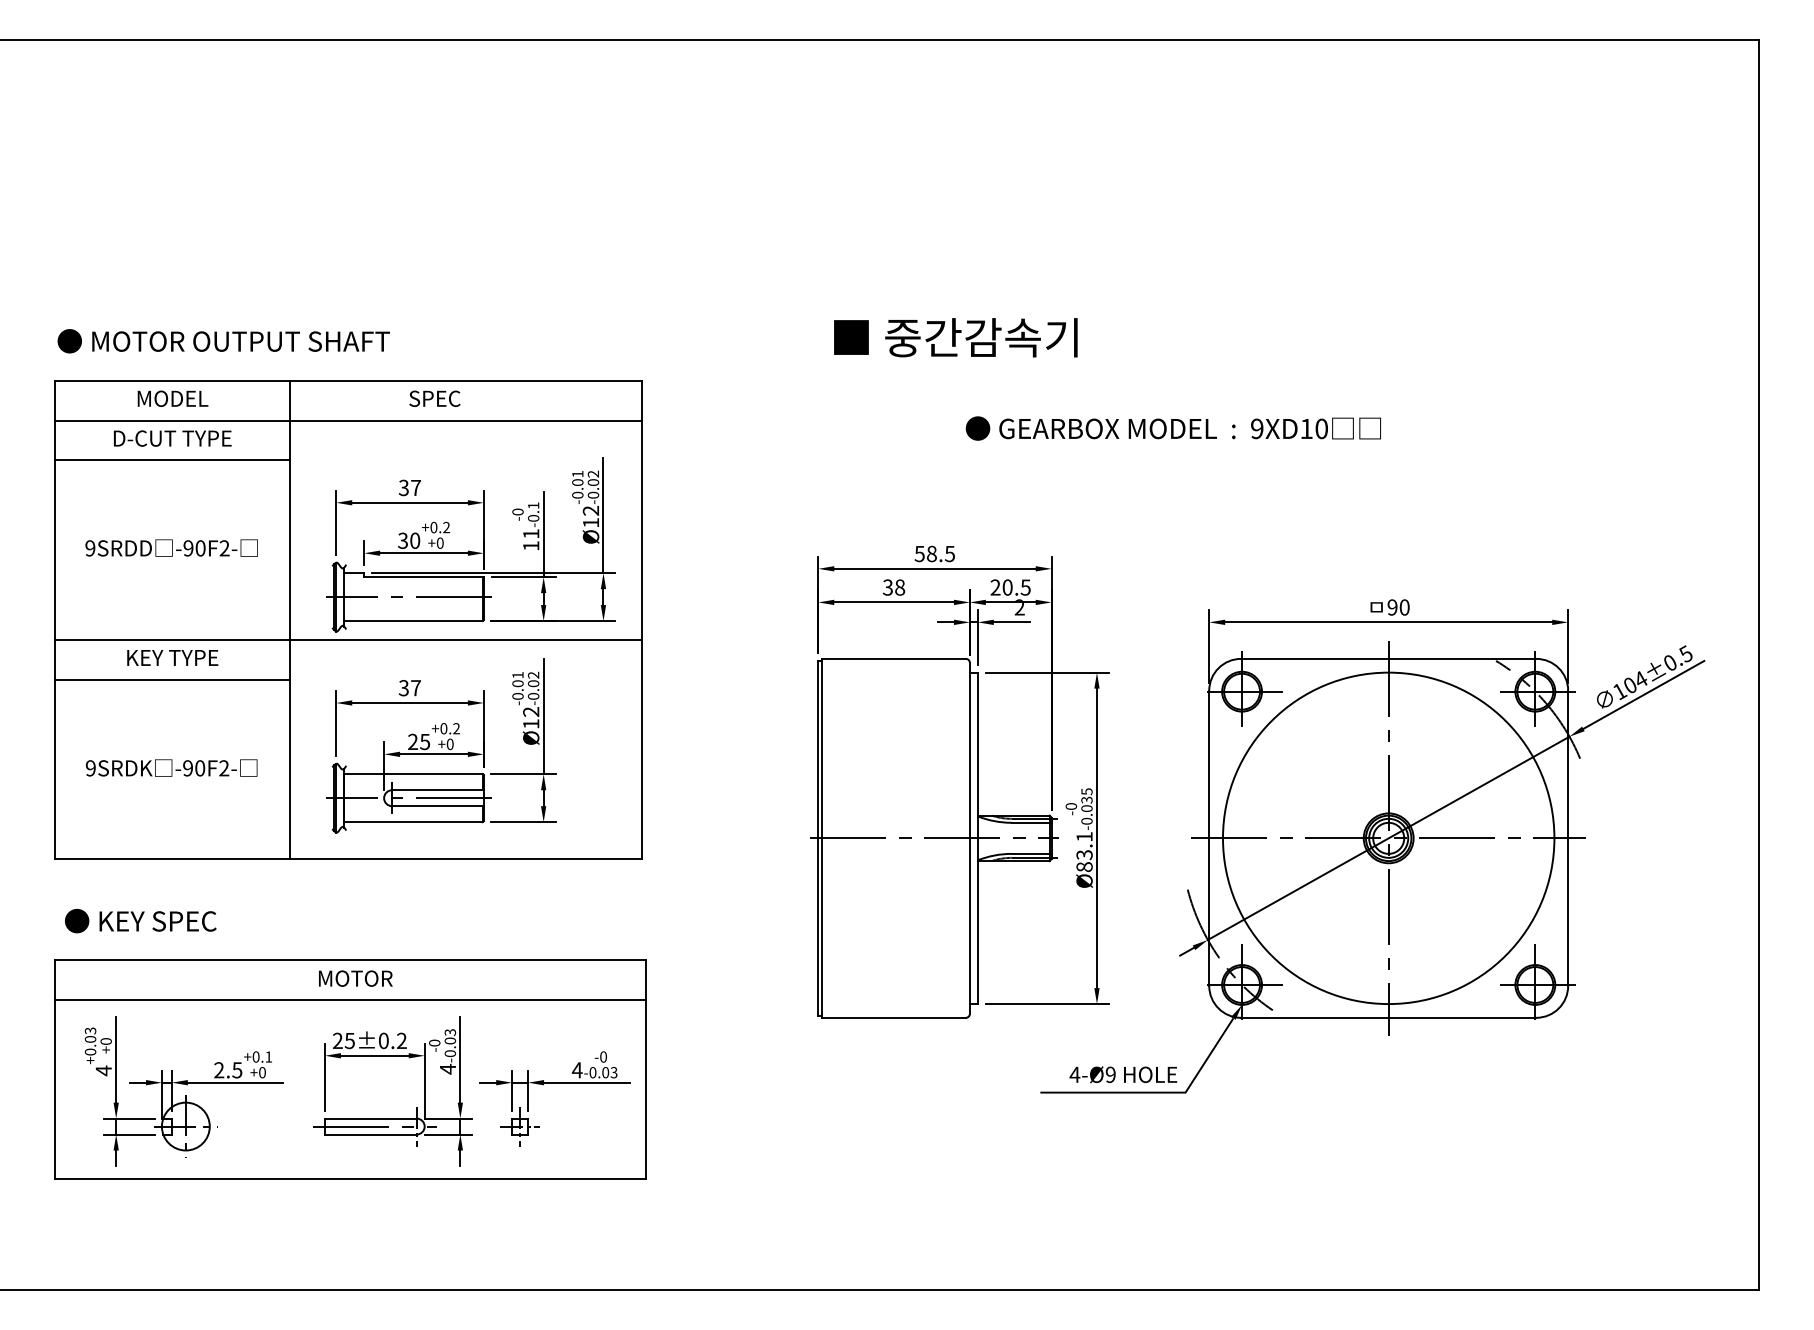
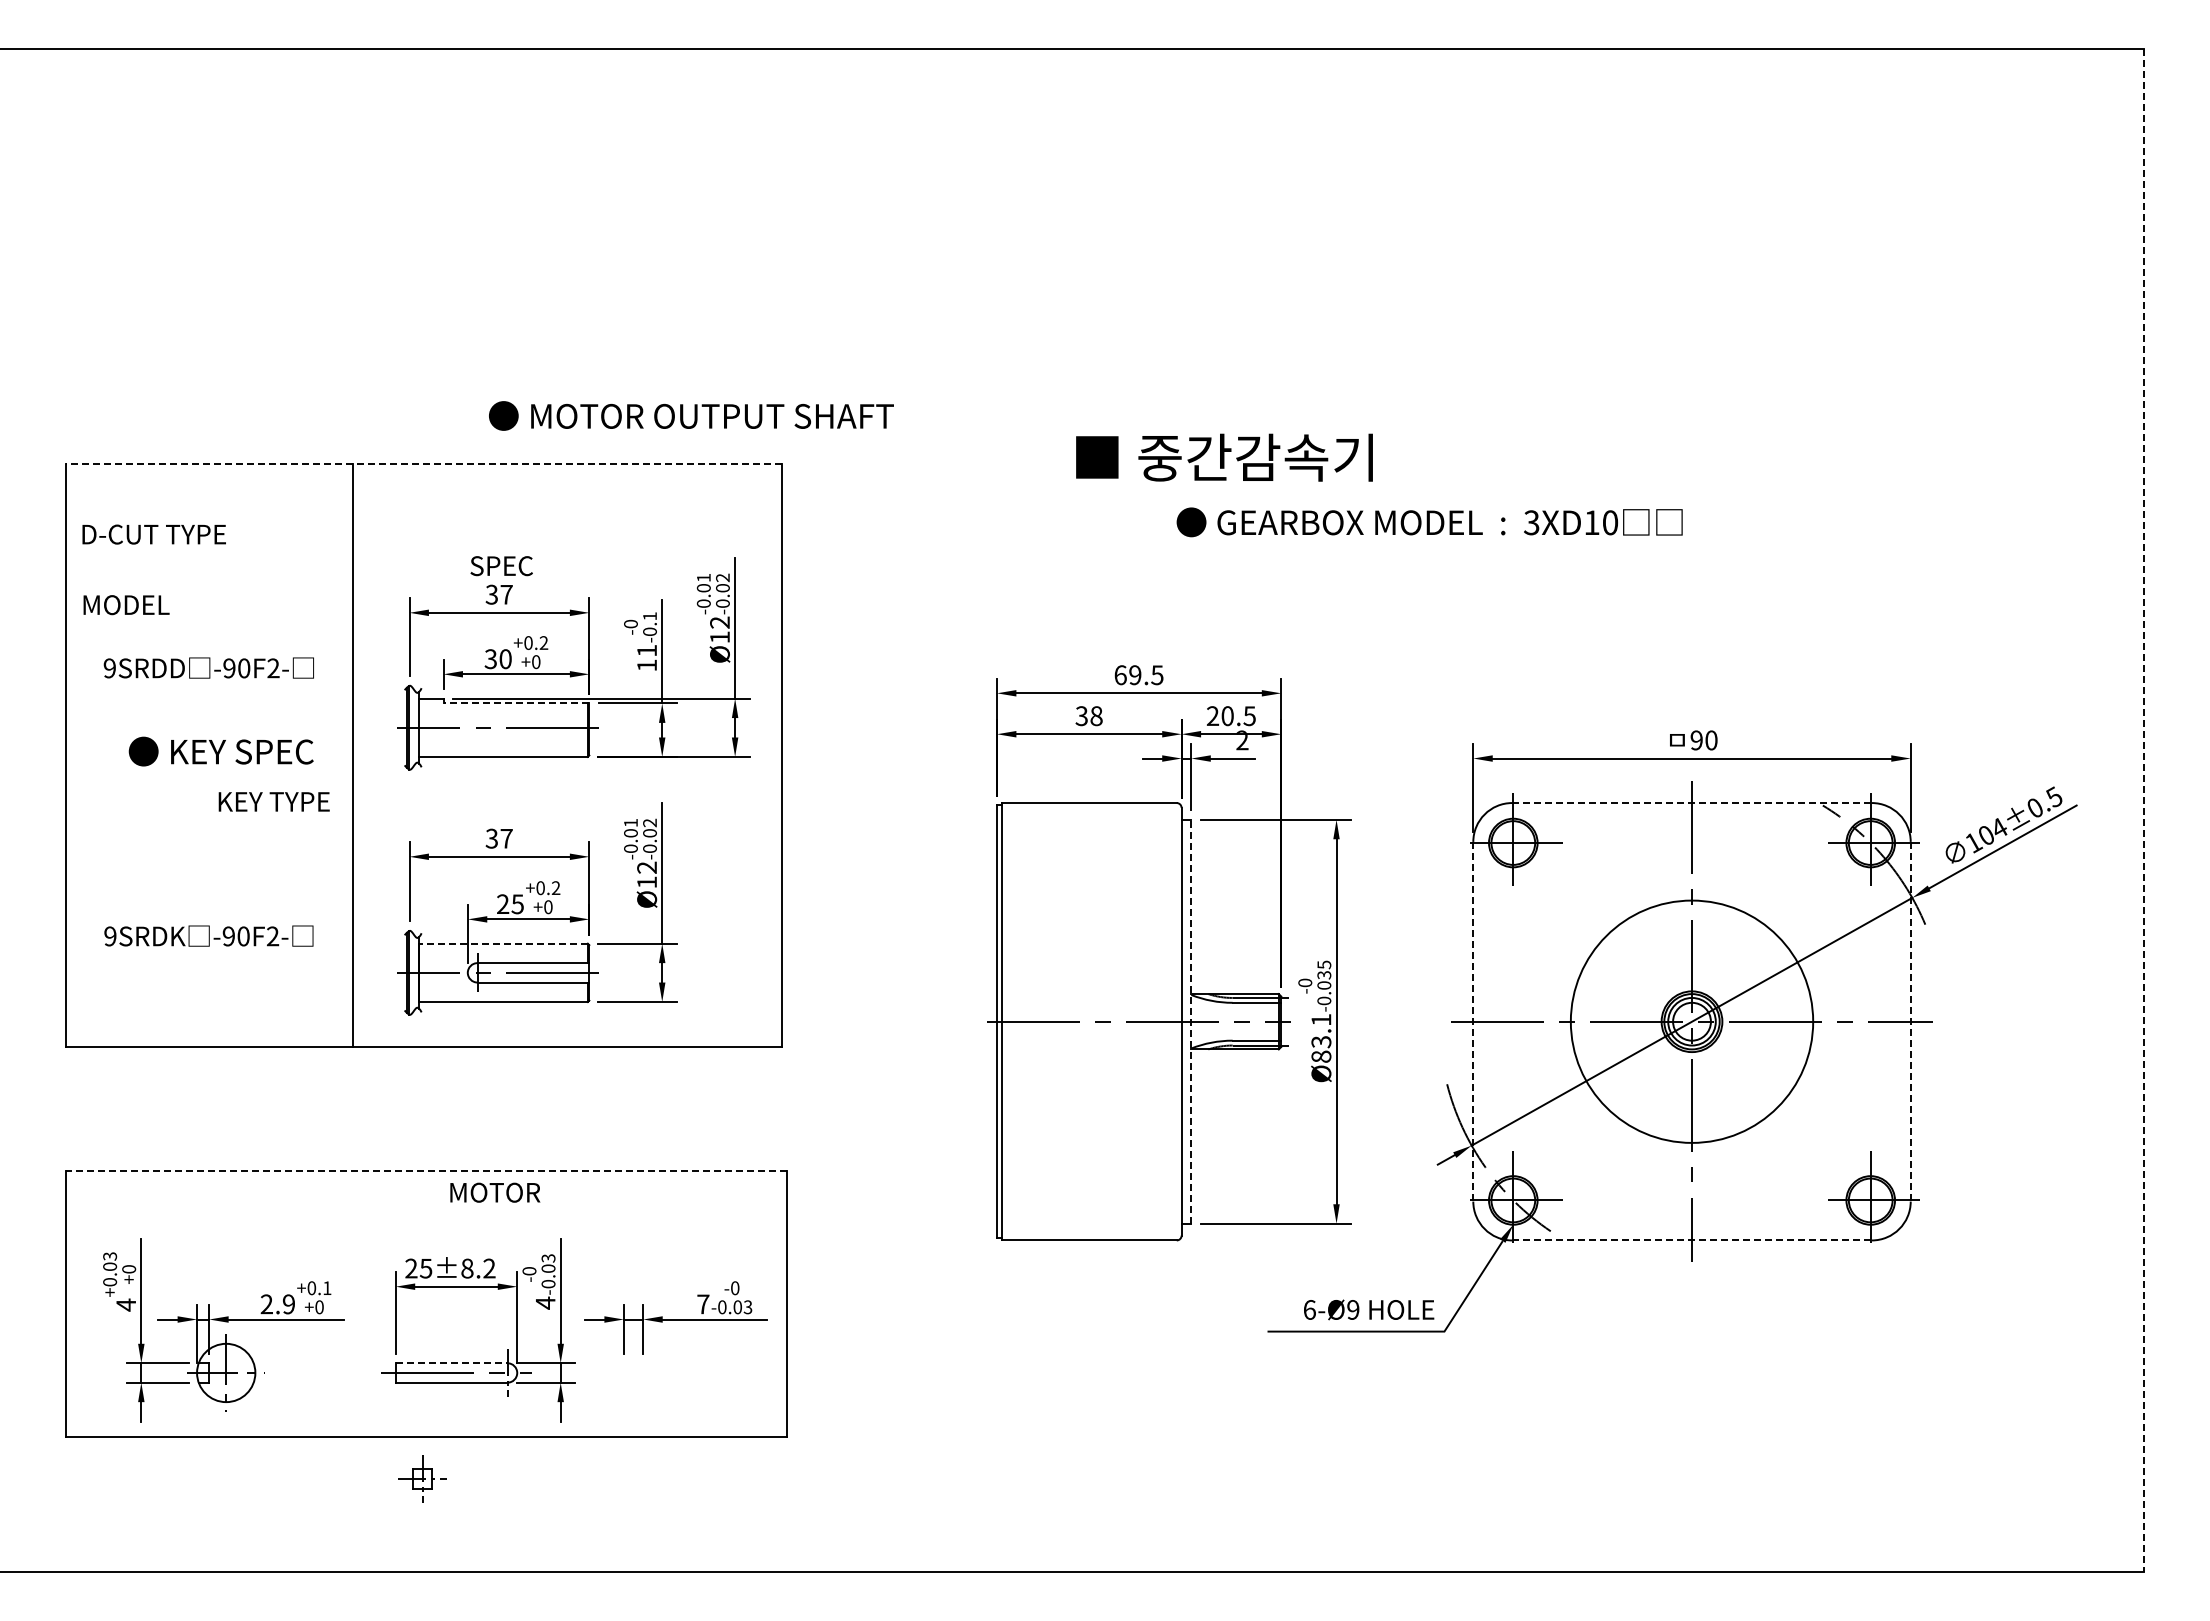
text: (955, 337) -> (1224, 457), moved
text: (223, 340) -> (691, 415), moved
line: (348, 380) -> (424, 463), solid -> dashed
text: (172, 399) -> (126, 605), moved
text: (434, 399) -> (501, 566), moved
line: (347, 420) -> (423, 512), removed
text: (1256, 428) -> (1531, 522), 9XD10 -> 3XD10
text: (172, 438) -> (153, 534), moved
line: (172, 460) -> (209, 561), removed
text: (925, 554) -> (1127, 675), 58.5 -> 69.5
line: (424, 577) -> (516, 703), solid -> dashed
line: (347, 639) -> (423, 779), removed
text: (172, 657) -> (273, 801), moved
line: (1389, 659) -> (1692, 803), solid -> dashed
line: (1759, 665) -> (2143, 810), solid -> dashed
line: (172, 679) -> (209, 828), removed
line: (413, 774) -> (503, 943), solid -> dashed
line: (977, 838) -> (1191, 1021), solid -> dashed
line: (1209, 838) -> (1473, 1021), solid -> dashed
circle: (1388, 838) -> (1691, 1021), size x0.6
line: (1567, 838) -> (1910, 1021), solid -> dashed
text: (140, 921) -> (220, 751), moved
line: (350, 960) -> (426, 1170), solid -> dashed
text: (355, 978) -> (495, 1192), moved
line: (350, 1000) -> (426, 1219), removed
line: (1389, 1017) -> (1692, 1240), solid -> dashed
text: (383, 1040) -> (467, 1268), 0.2 -> 8.2
text: (236, 1070) -> (288, 1304), 2.5 -> 2.9
text: (576, 1070) -> (702, 1304), 4 -> 7
text: (1074, 1074) -> (1309, 1309), 4-Ø9 -> 6-Ø9
line: (370, 1118) -> (451, 1363), solid -> dashed
part: (520, 1126) -> (422, 1478), moved

